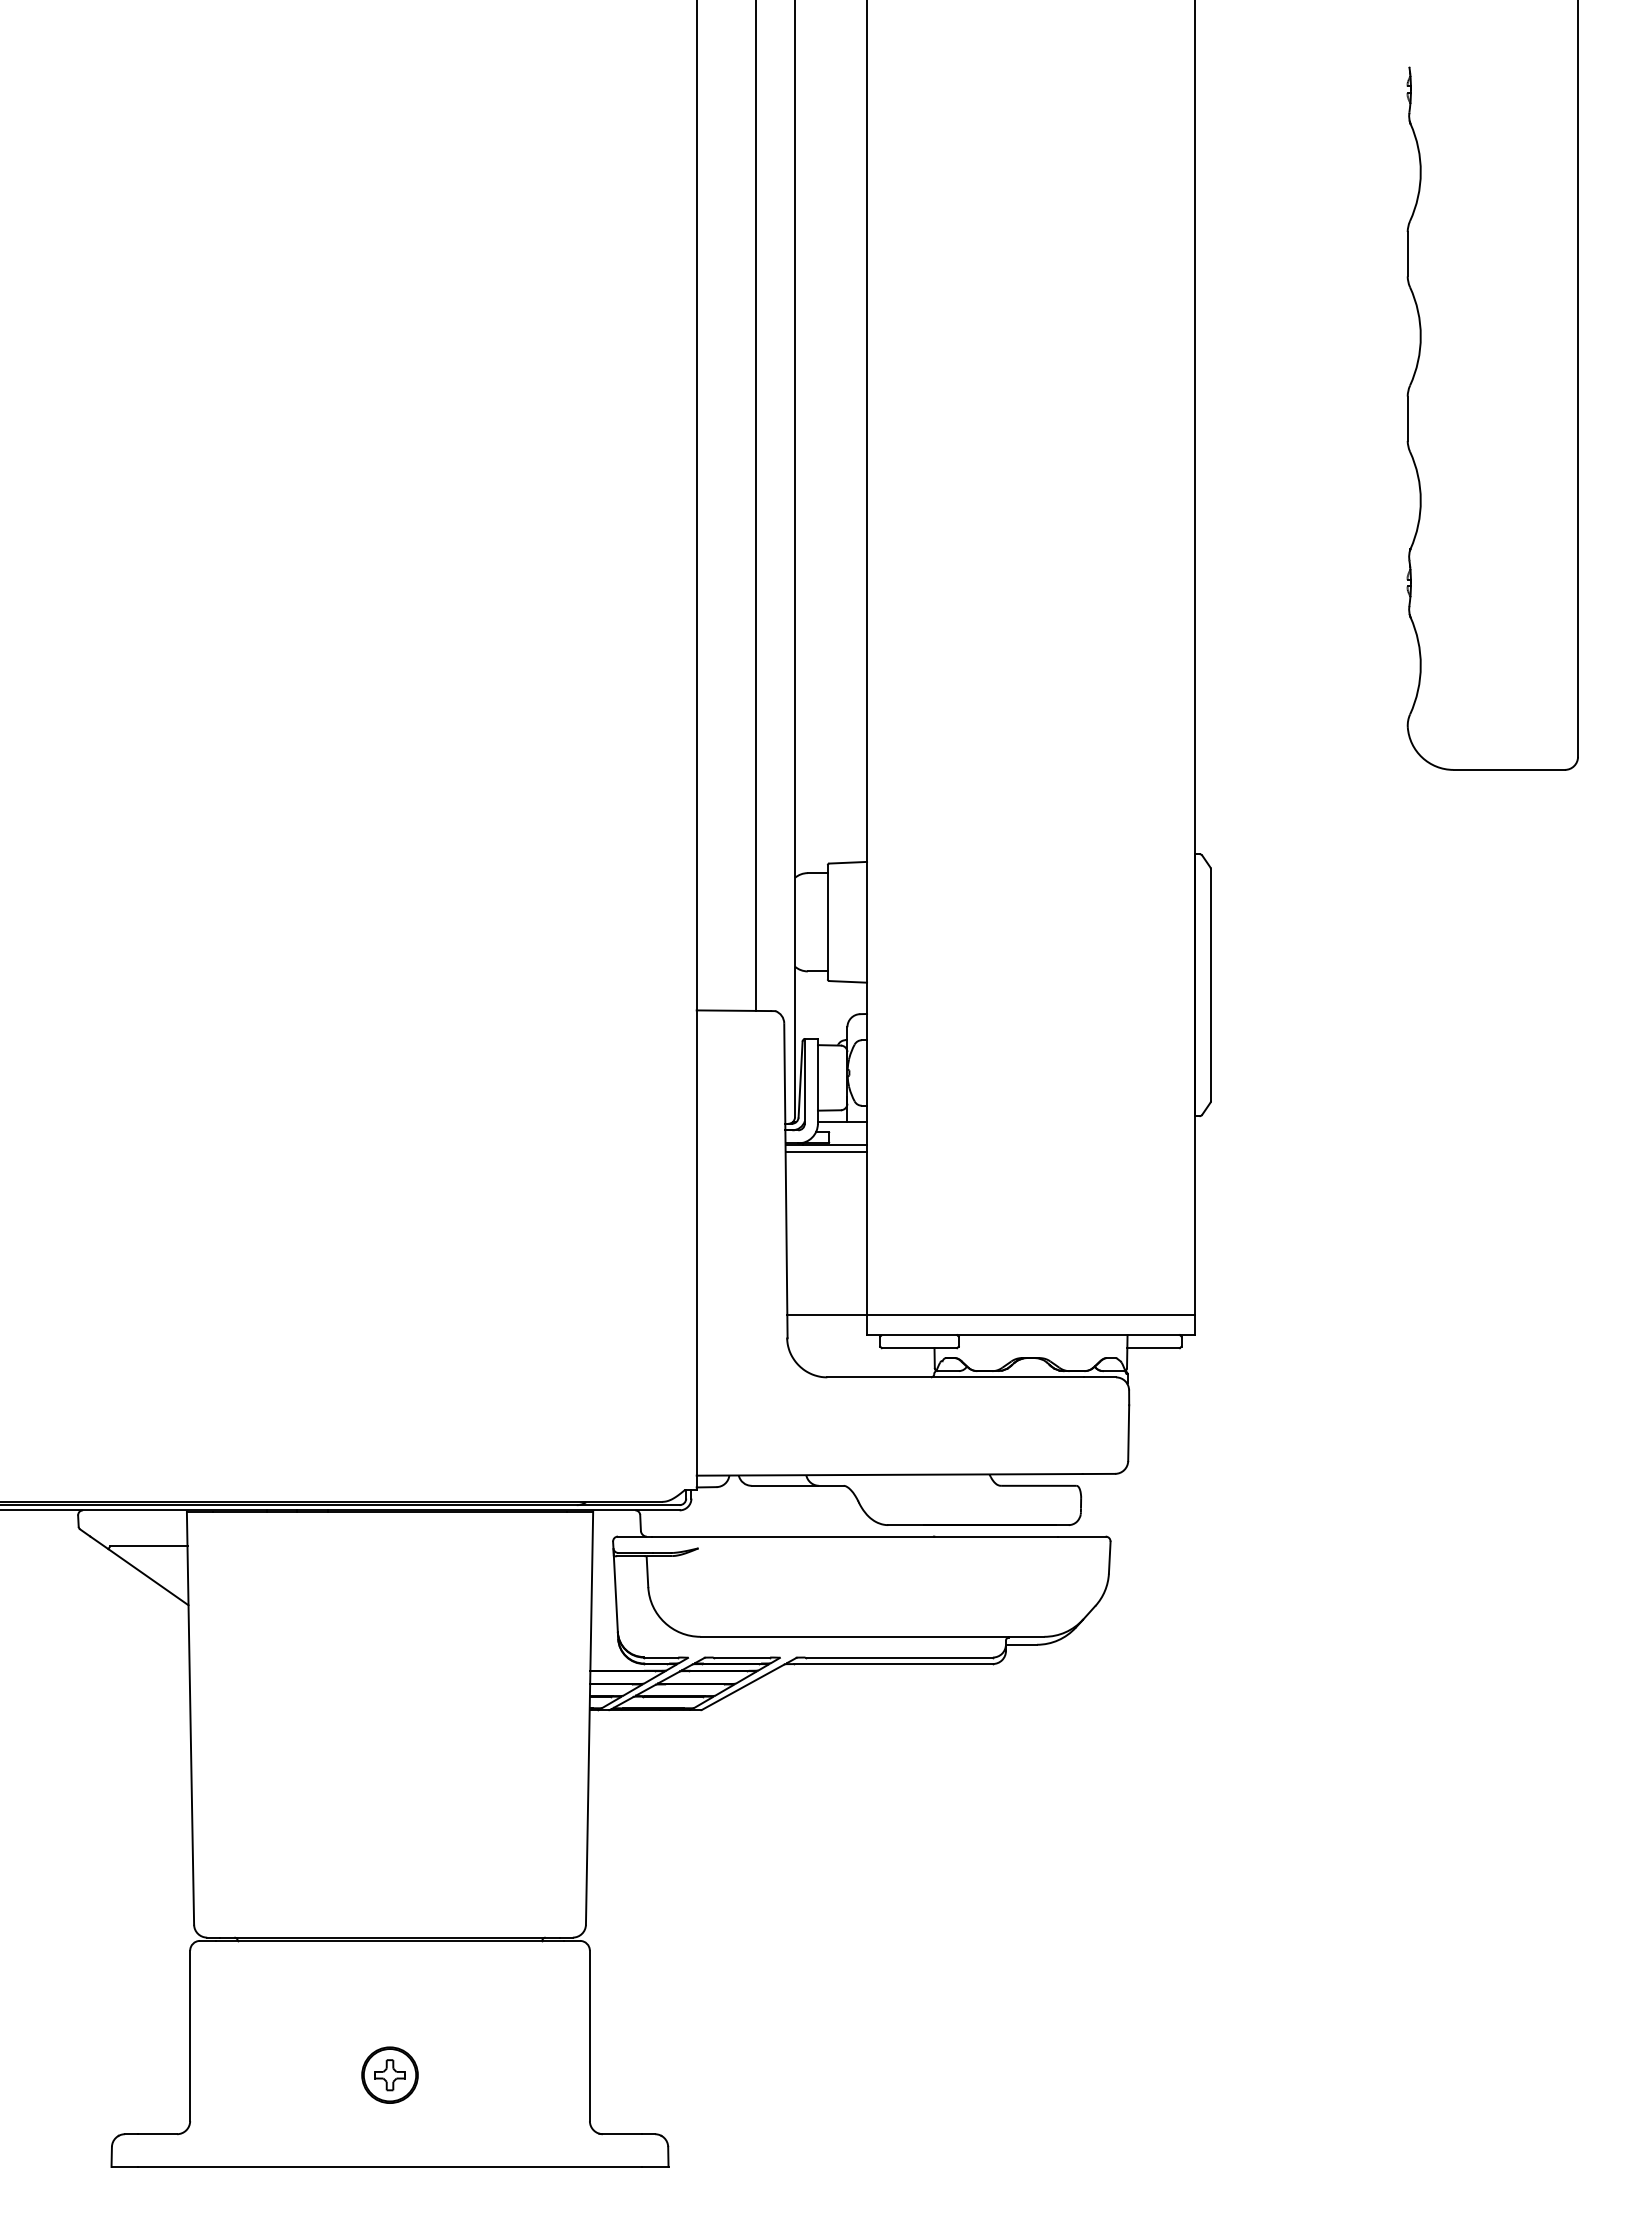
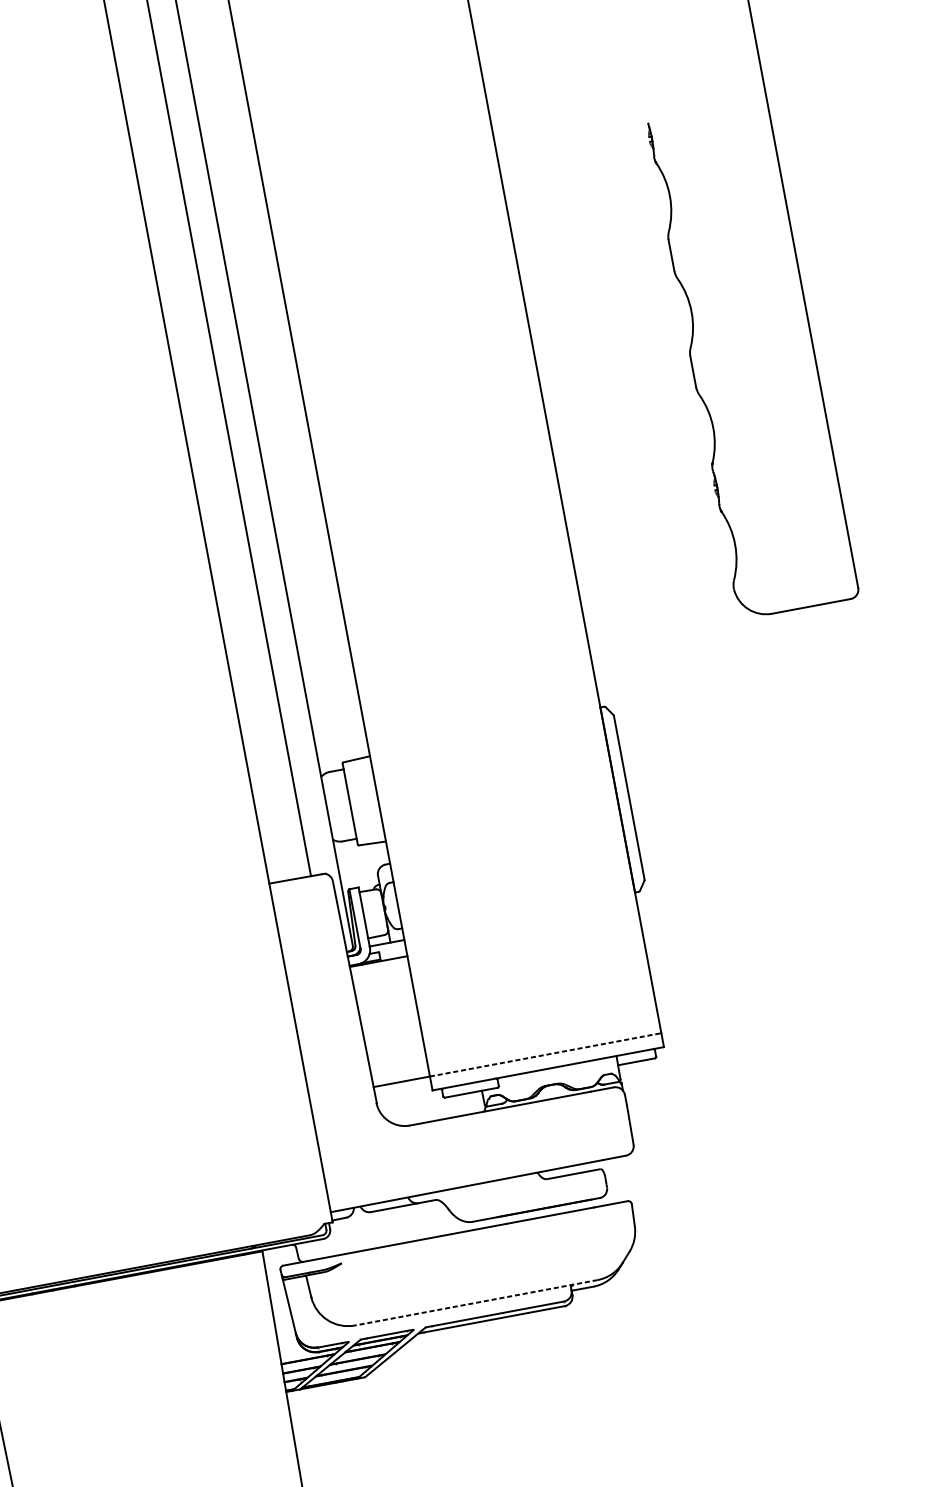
line: (826, 1151) -> (379, 966), removed
line: (1030, 1315) -> (545, 1054), solid -> dashed
line: (872, 1636) -> (476, 1302), solid -> dashed

